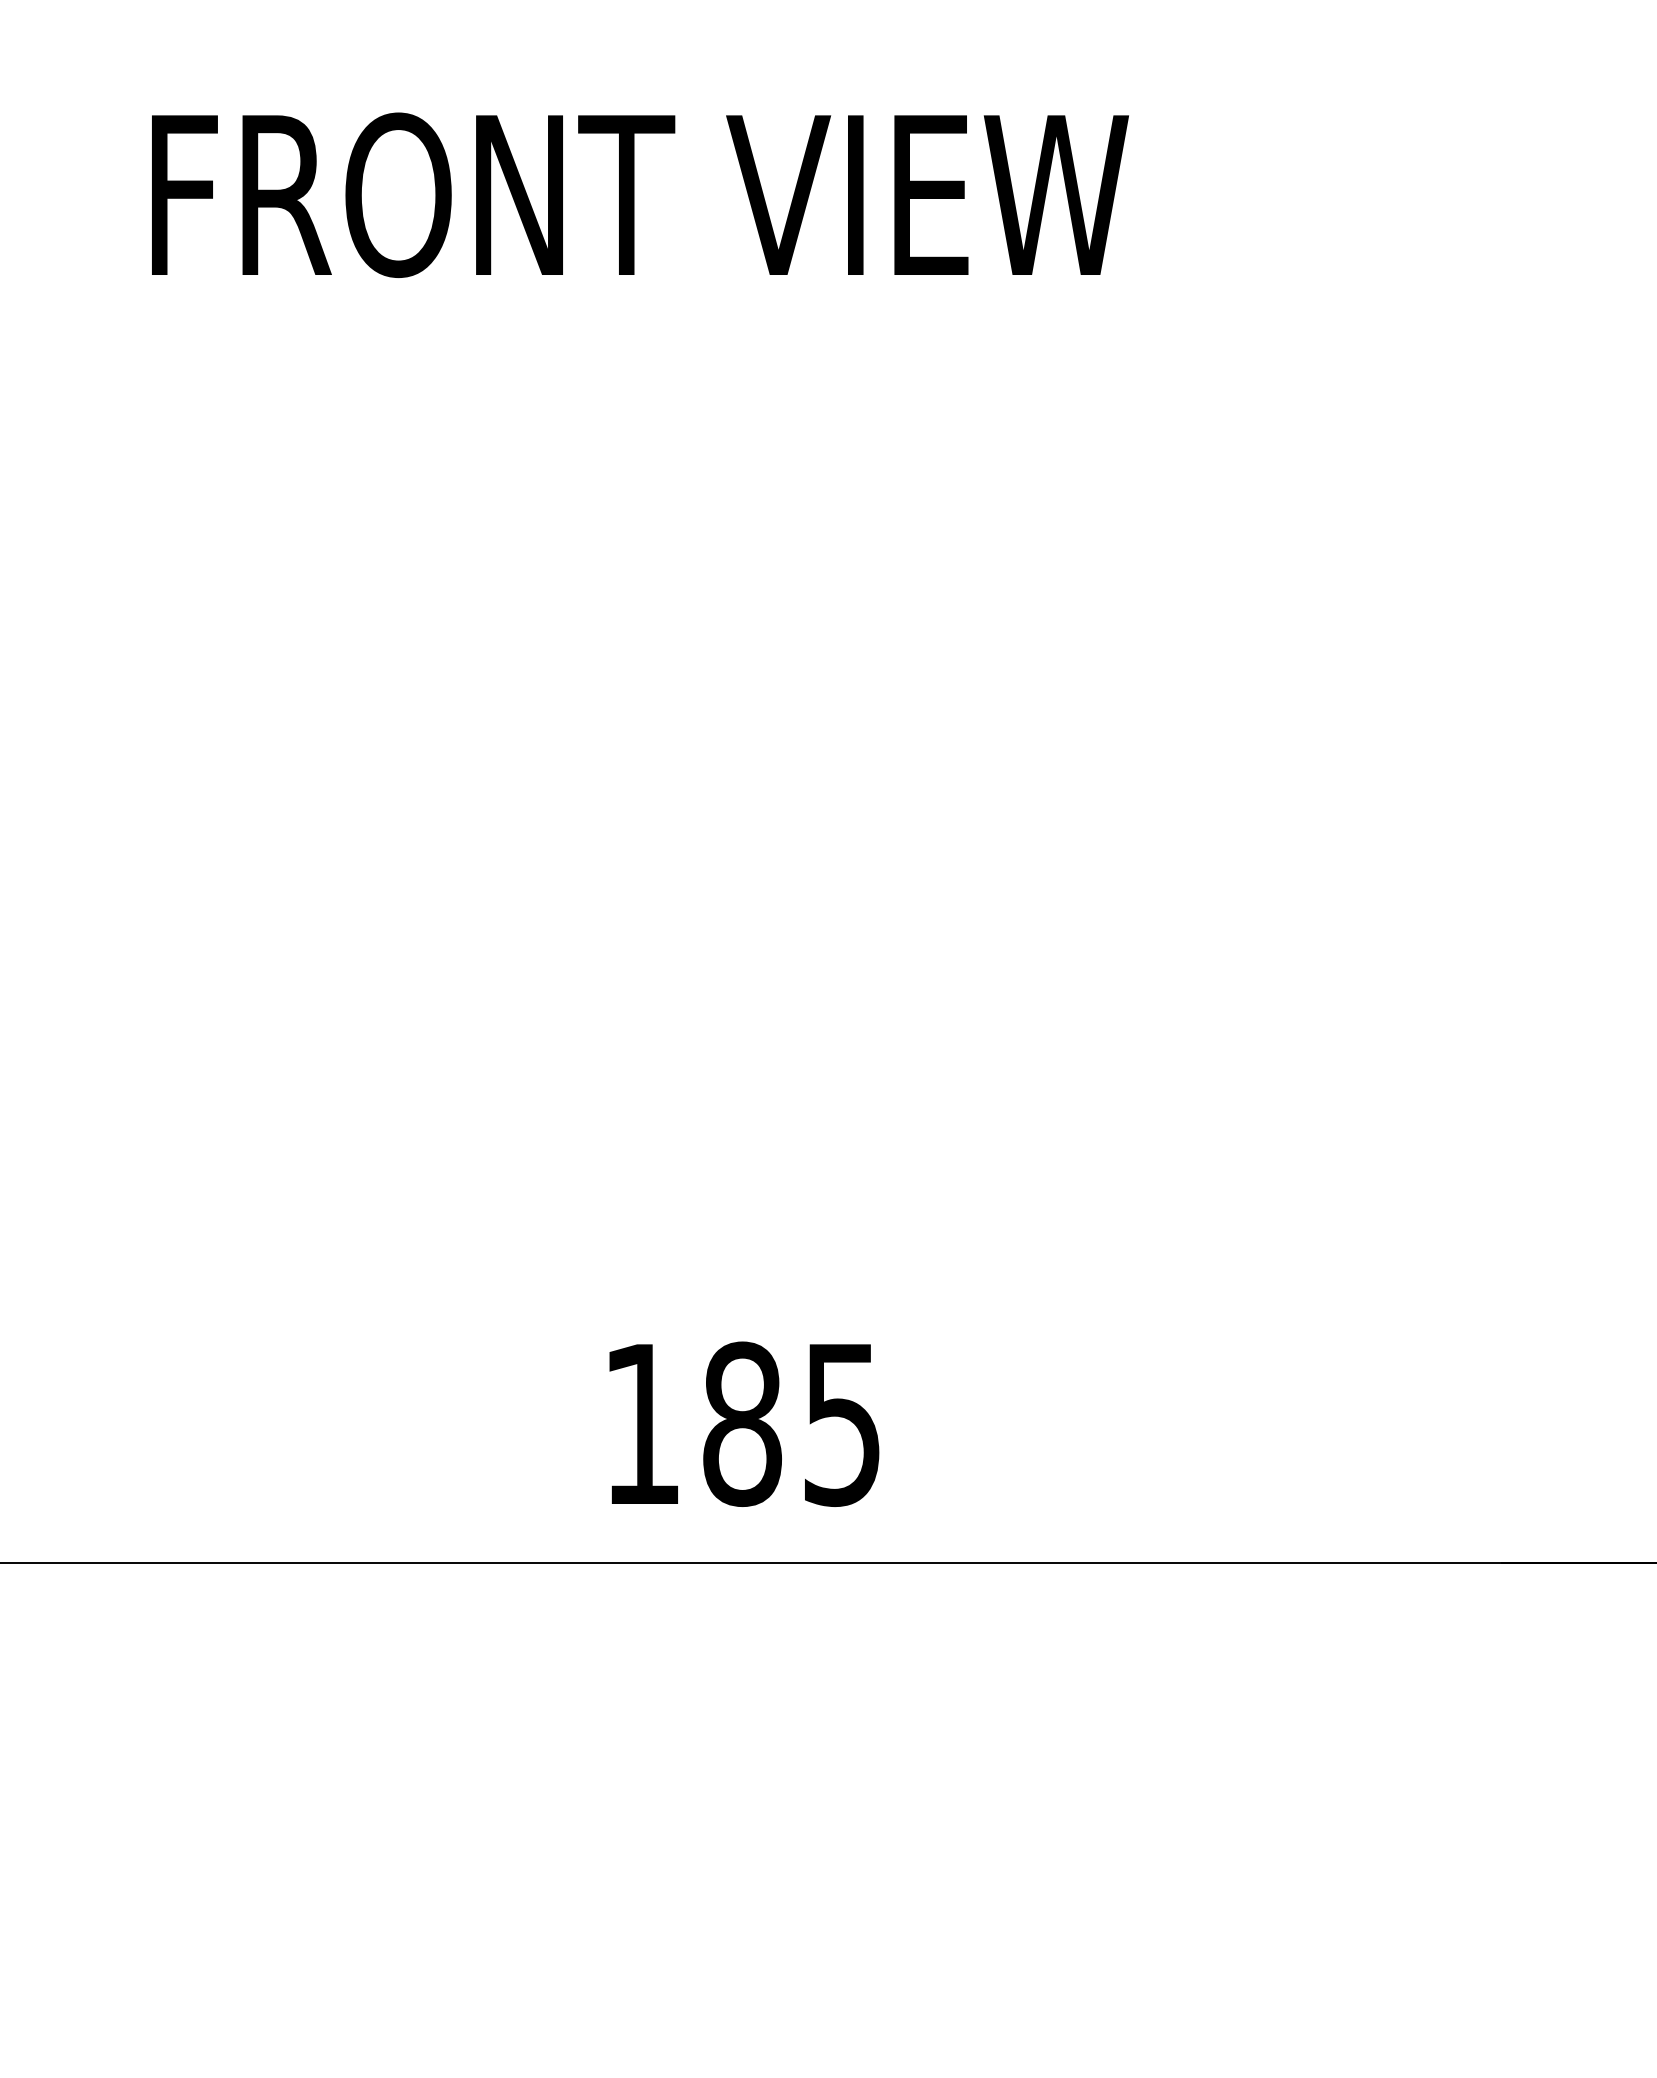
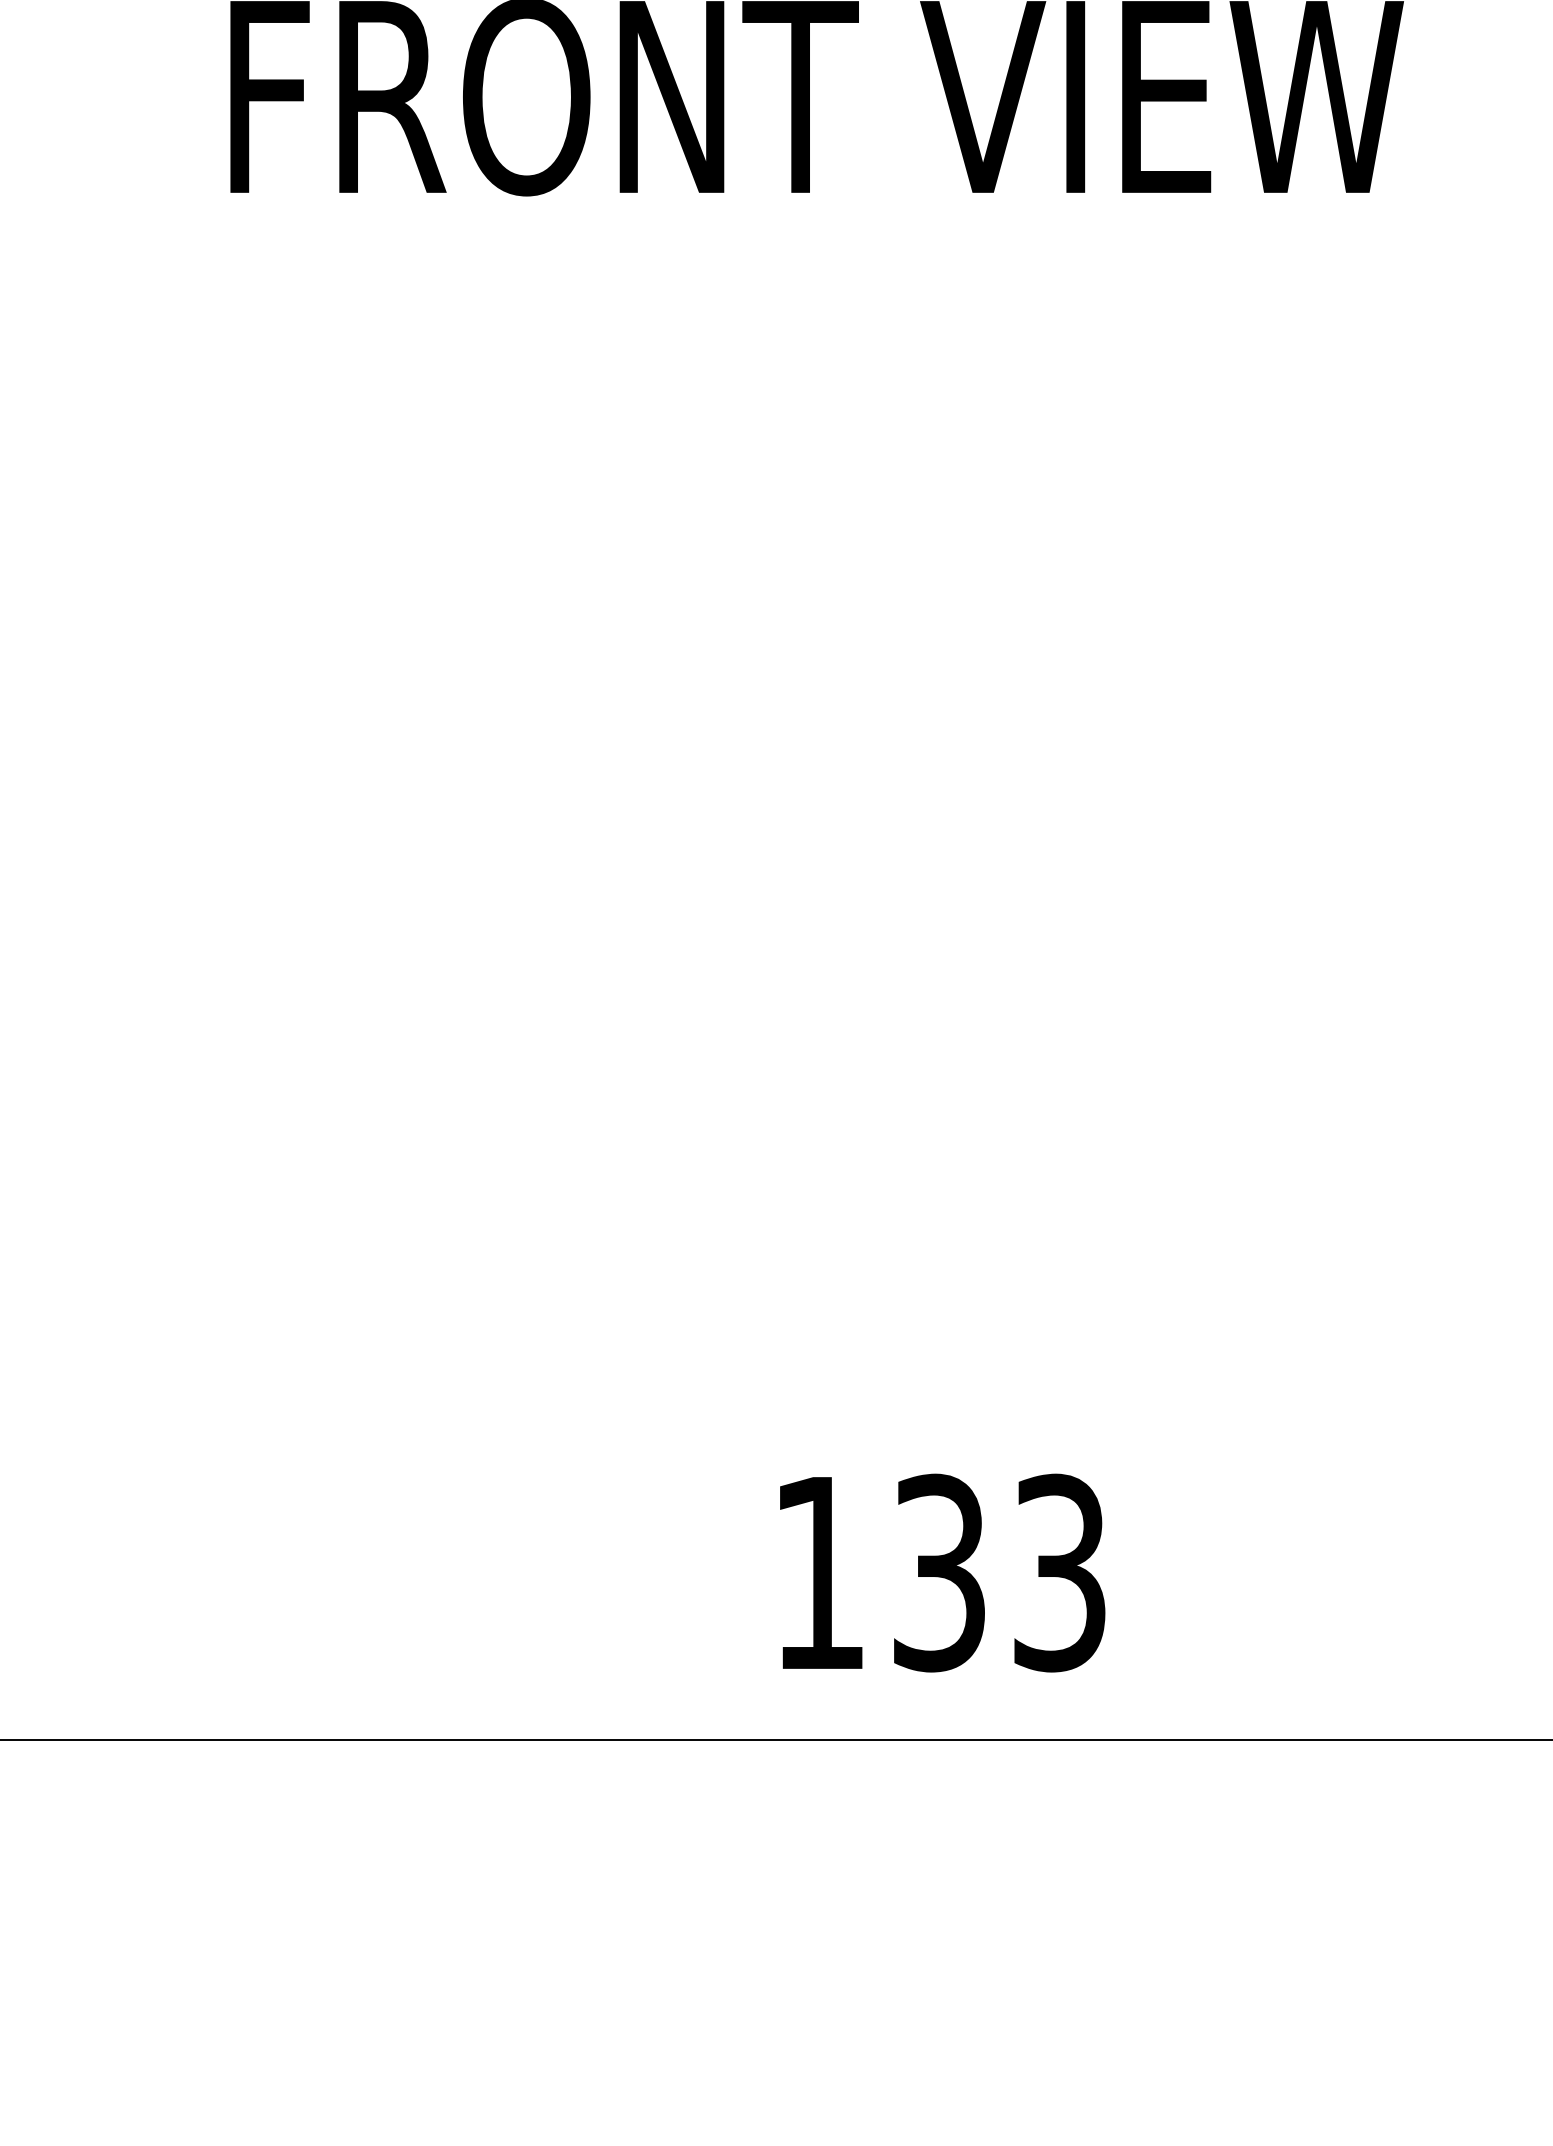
text: (791, 1424) -> (998, 1573), 185 -> 133

